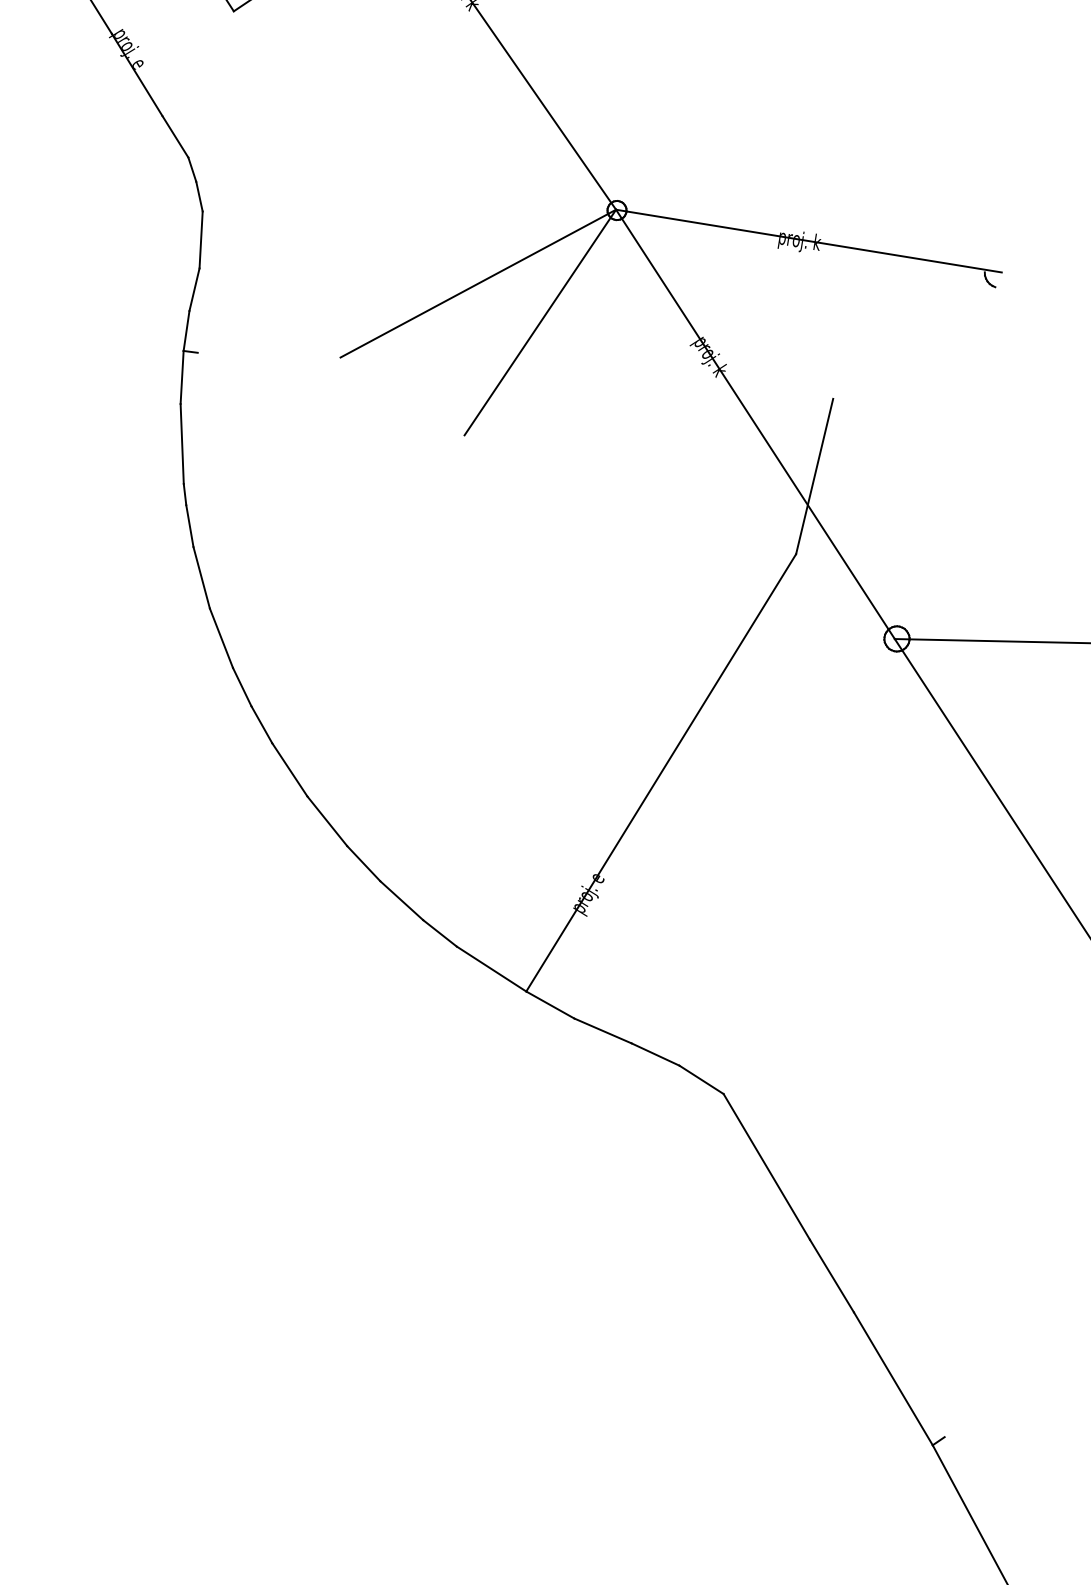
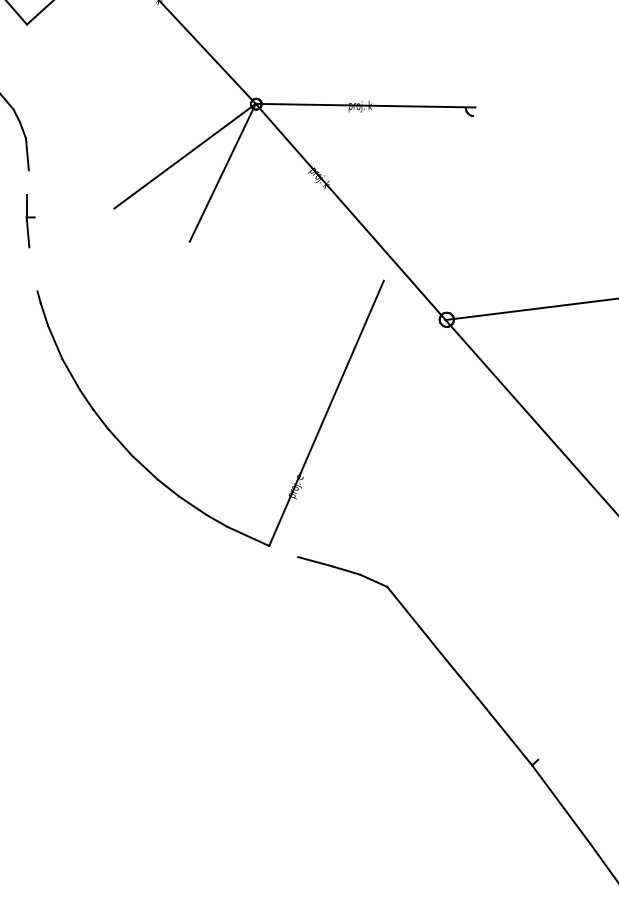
line: (194, 289) -> (27, 182), removed
line: (182, 444) -> (33, 269), removed
line: (814, 475) -> (387, 235), removed
line: (549, 1004) -> (283, 551), removed

